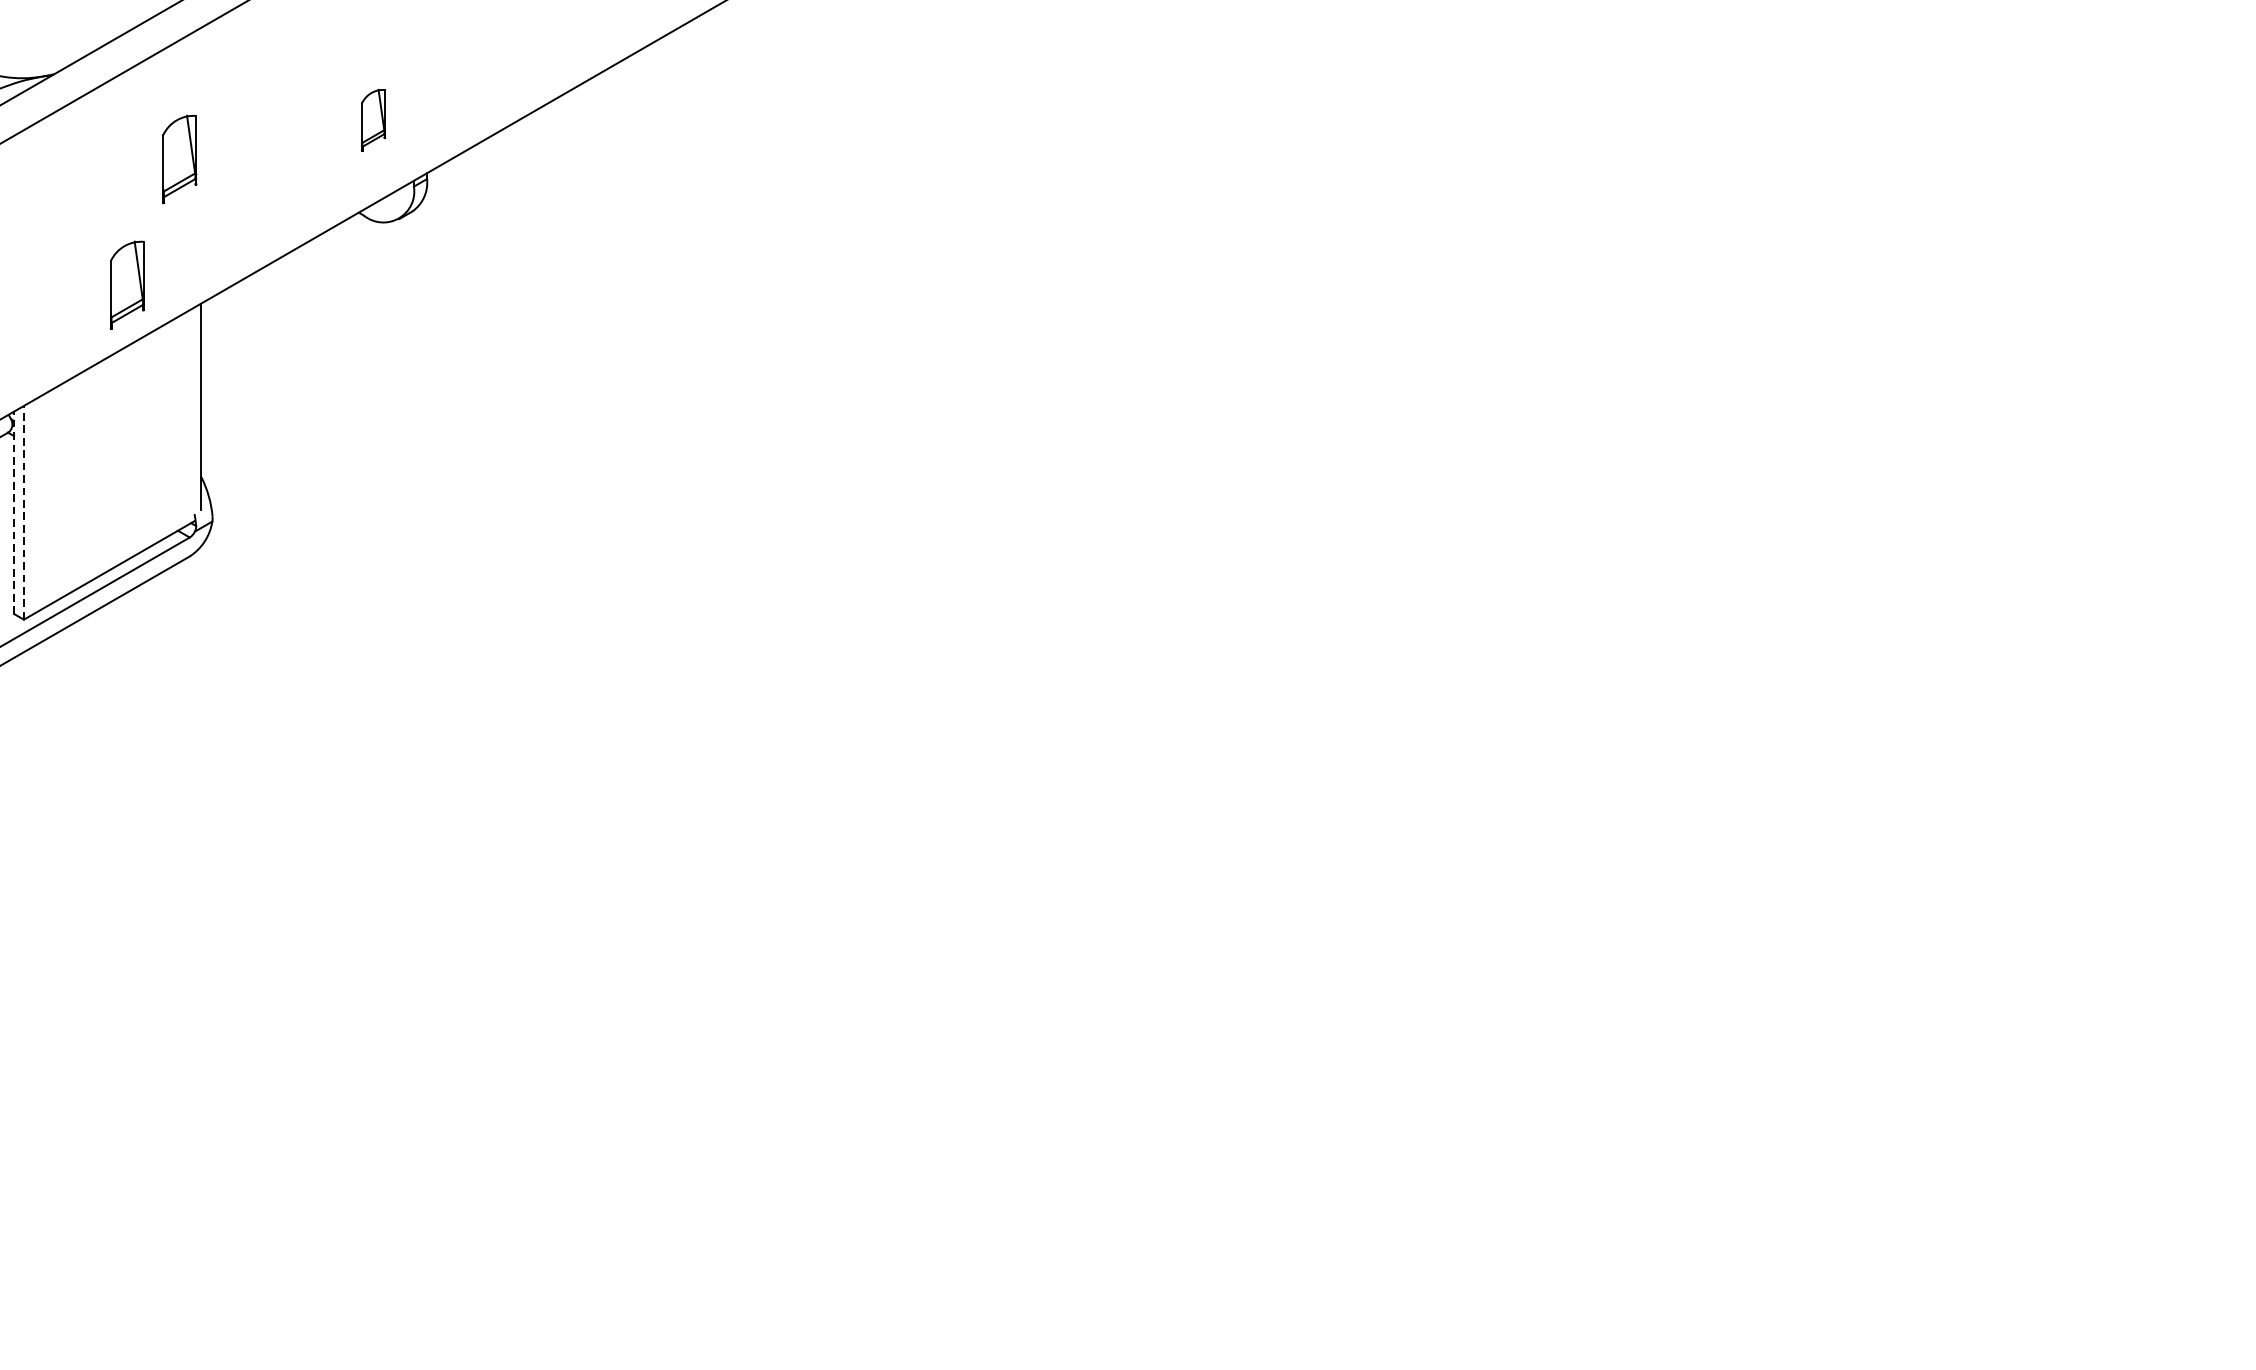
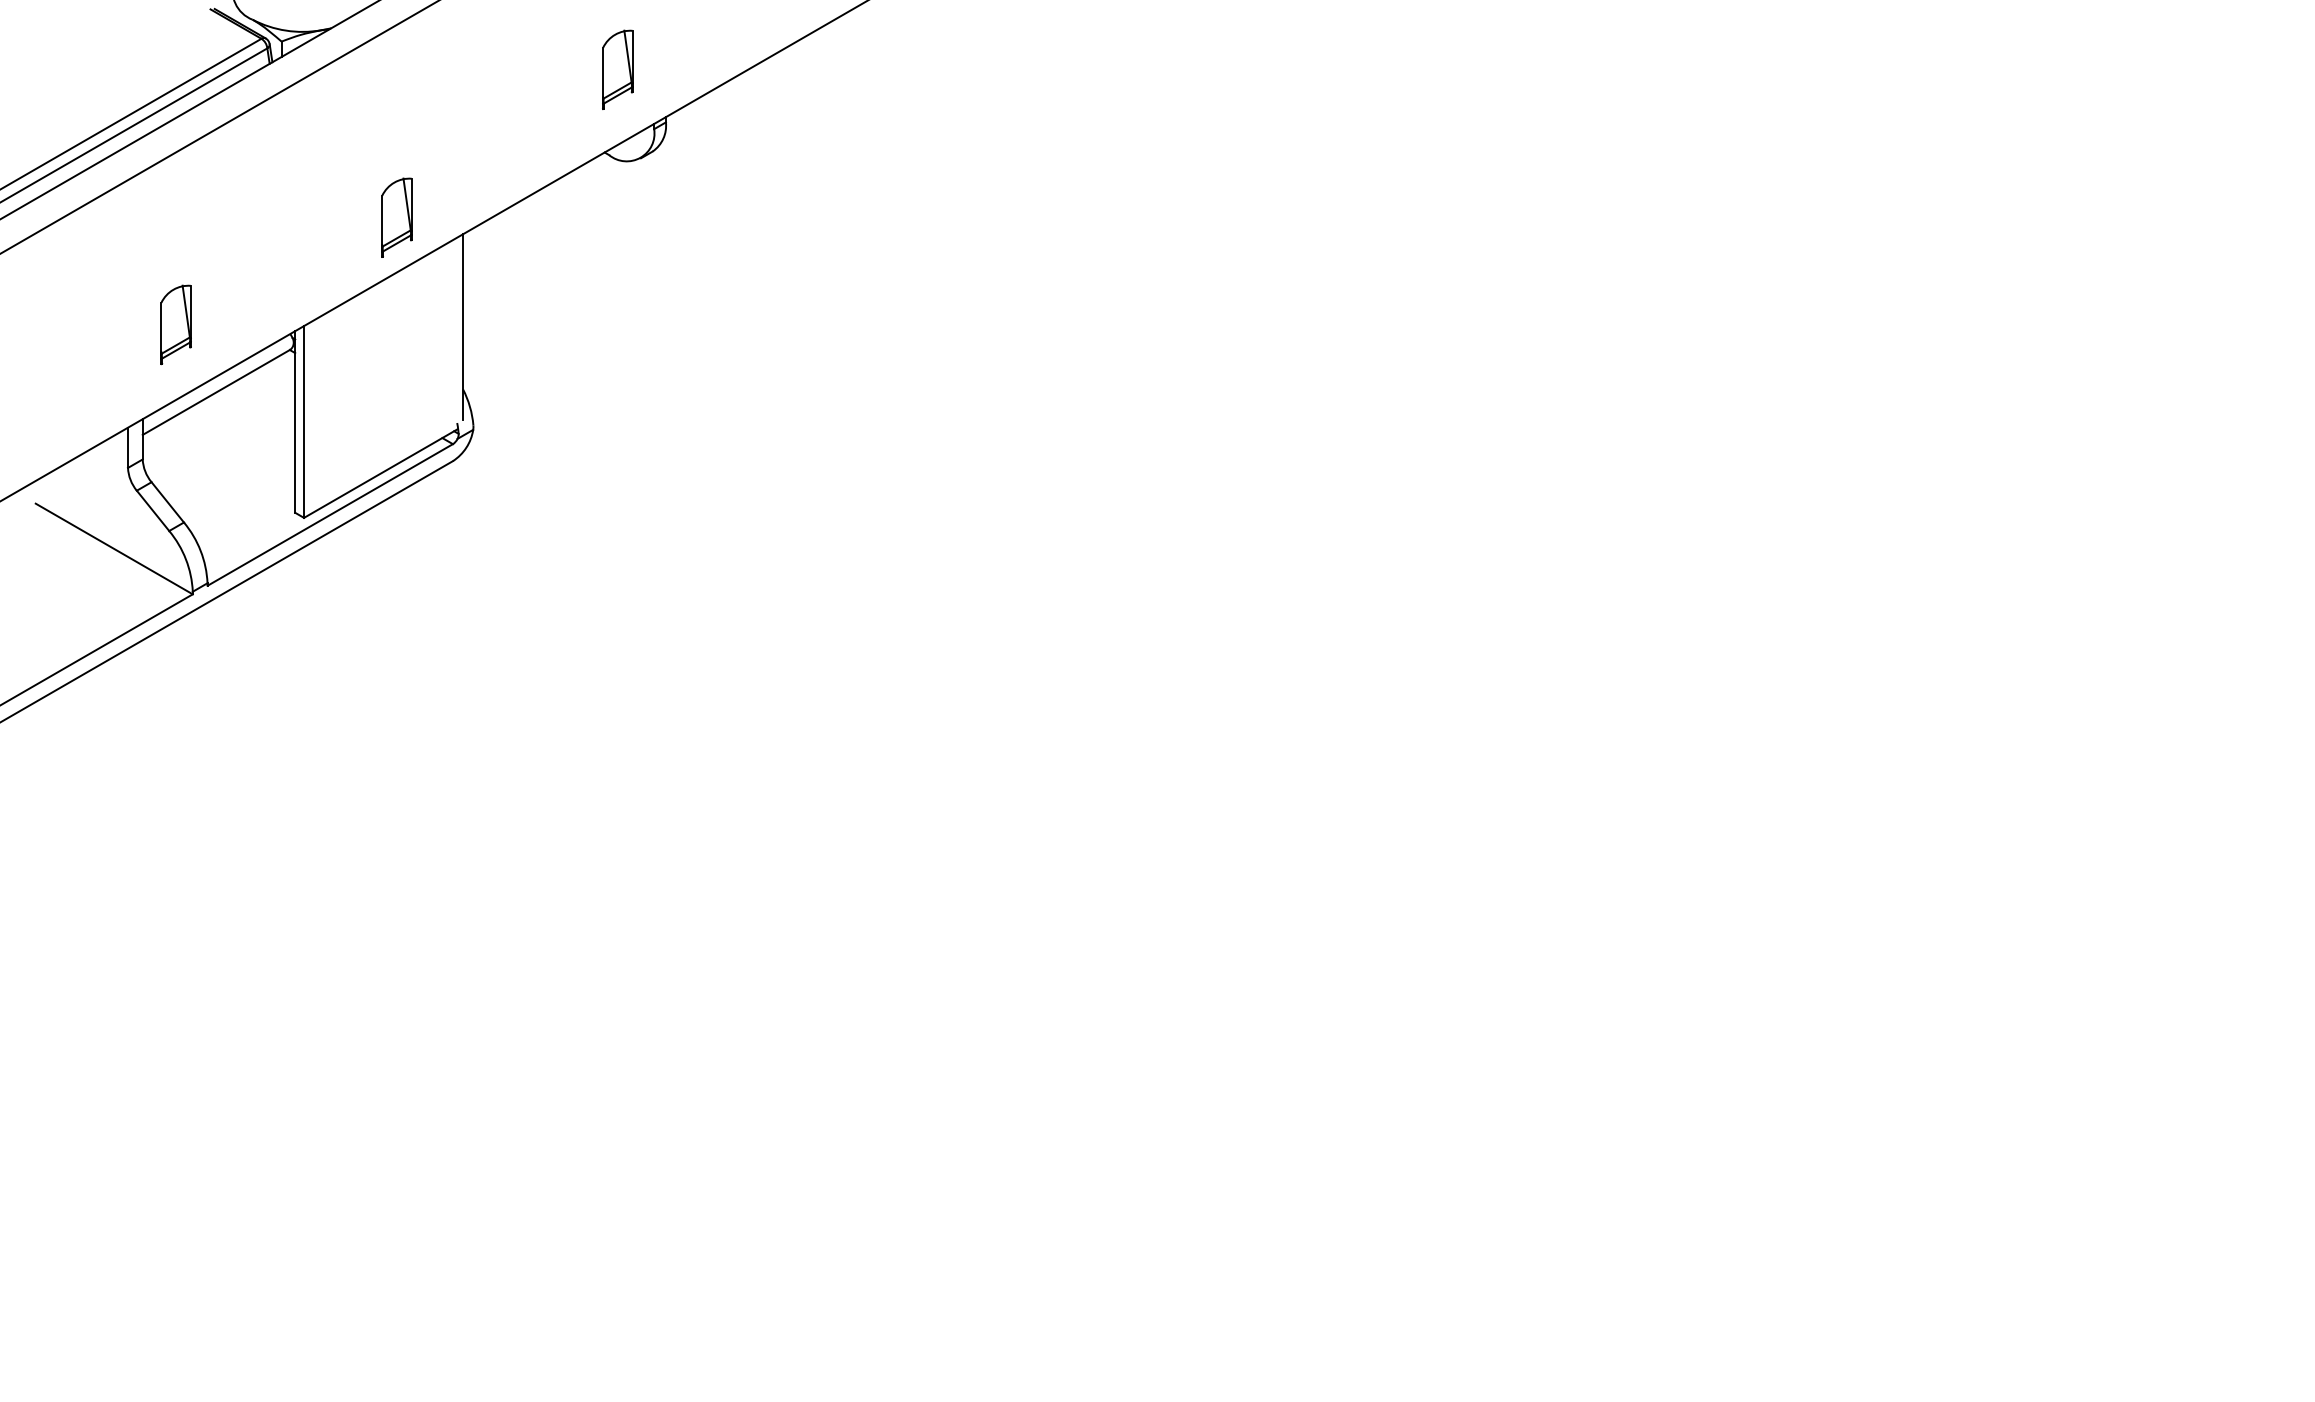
part: (373, 120) -> (617, 69), size x1.43
part: (179, 159) -> (443, 104), removed
line: (14, 512) -> (295, 421), dashed -> solid
line: (24, 512) -> (304, 421), dashed -> solid

